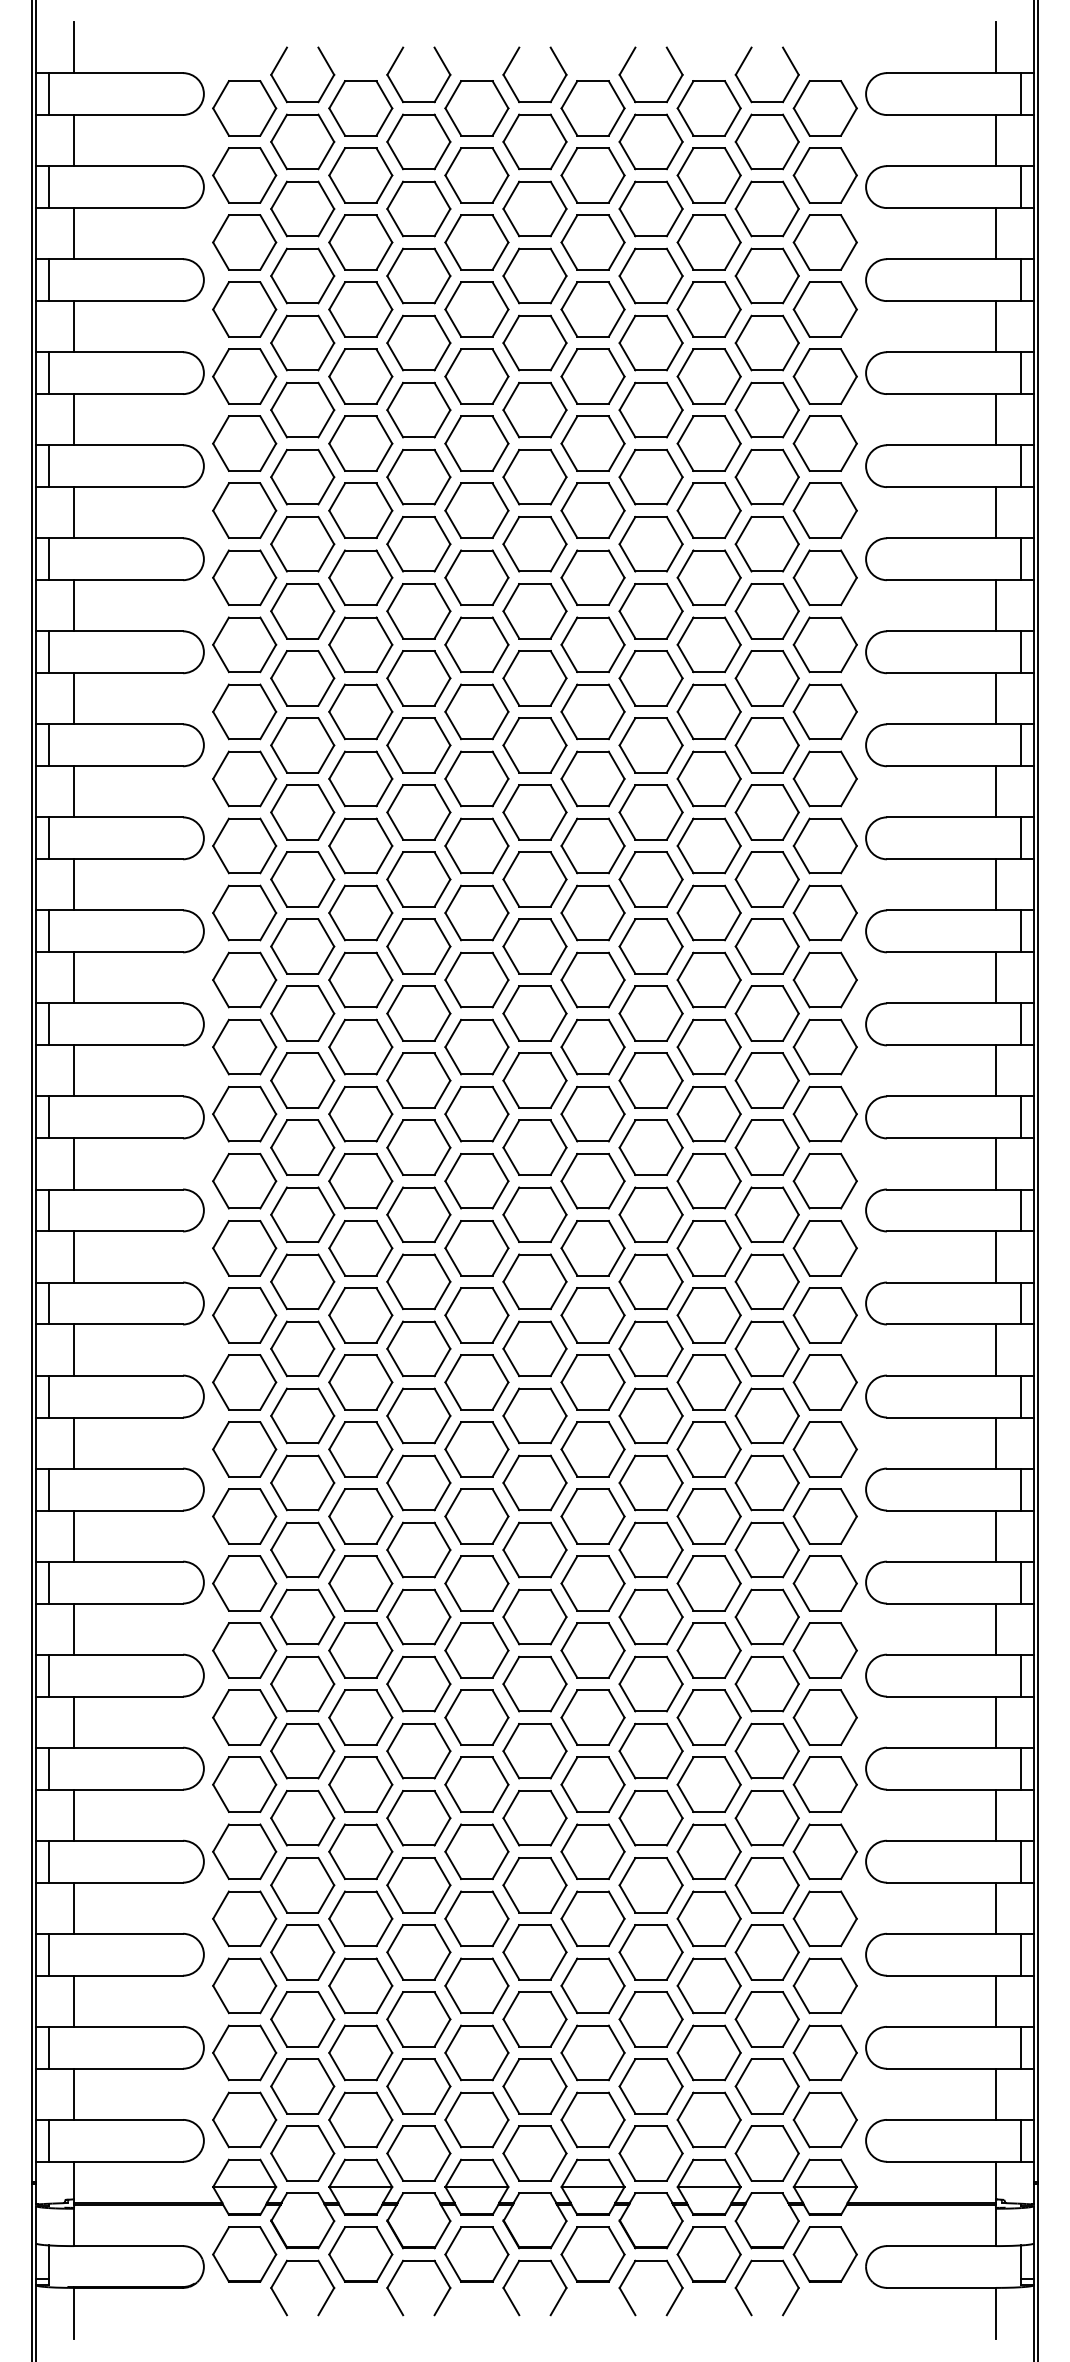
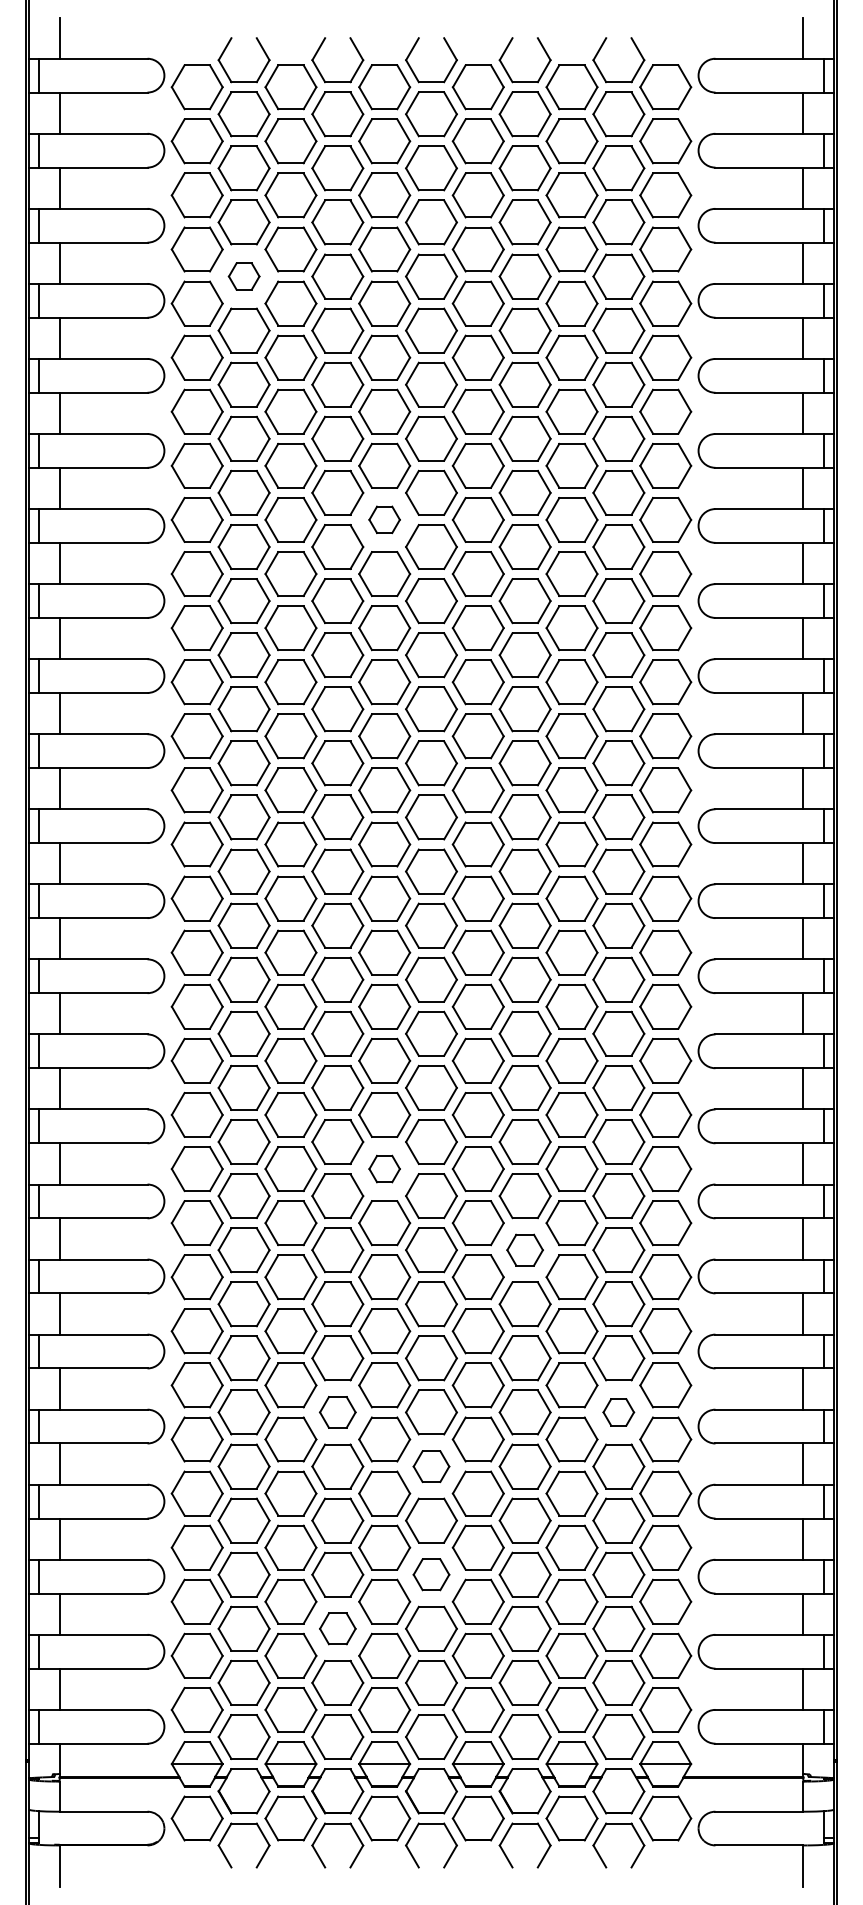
part: (302, 342) -> (243, 276), size x0.6
part: (476, 644) -> (384, 519), size x0.6
part: (476, 1449) -> (384, 1169), size x0.6
part: (650, 1549) -> (524, 1249), size x0.7
part: (418, 1750) -> (337, 1411), size x0.7
part: (766, 1750) -> (618, 1411), size x0.6
part: (534, 1818) -> (431, 1466), size x0.7
part: (534, 1952) -> (431, 1574), size x0.7
part: (418, 2019) -> (337, 1628), size x0.7

